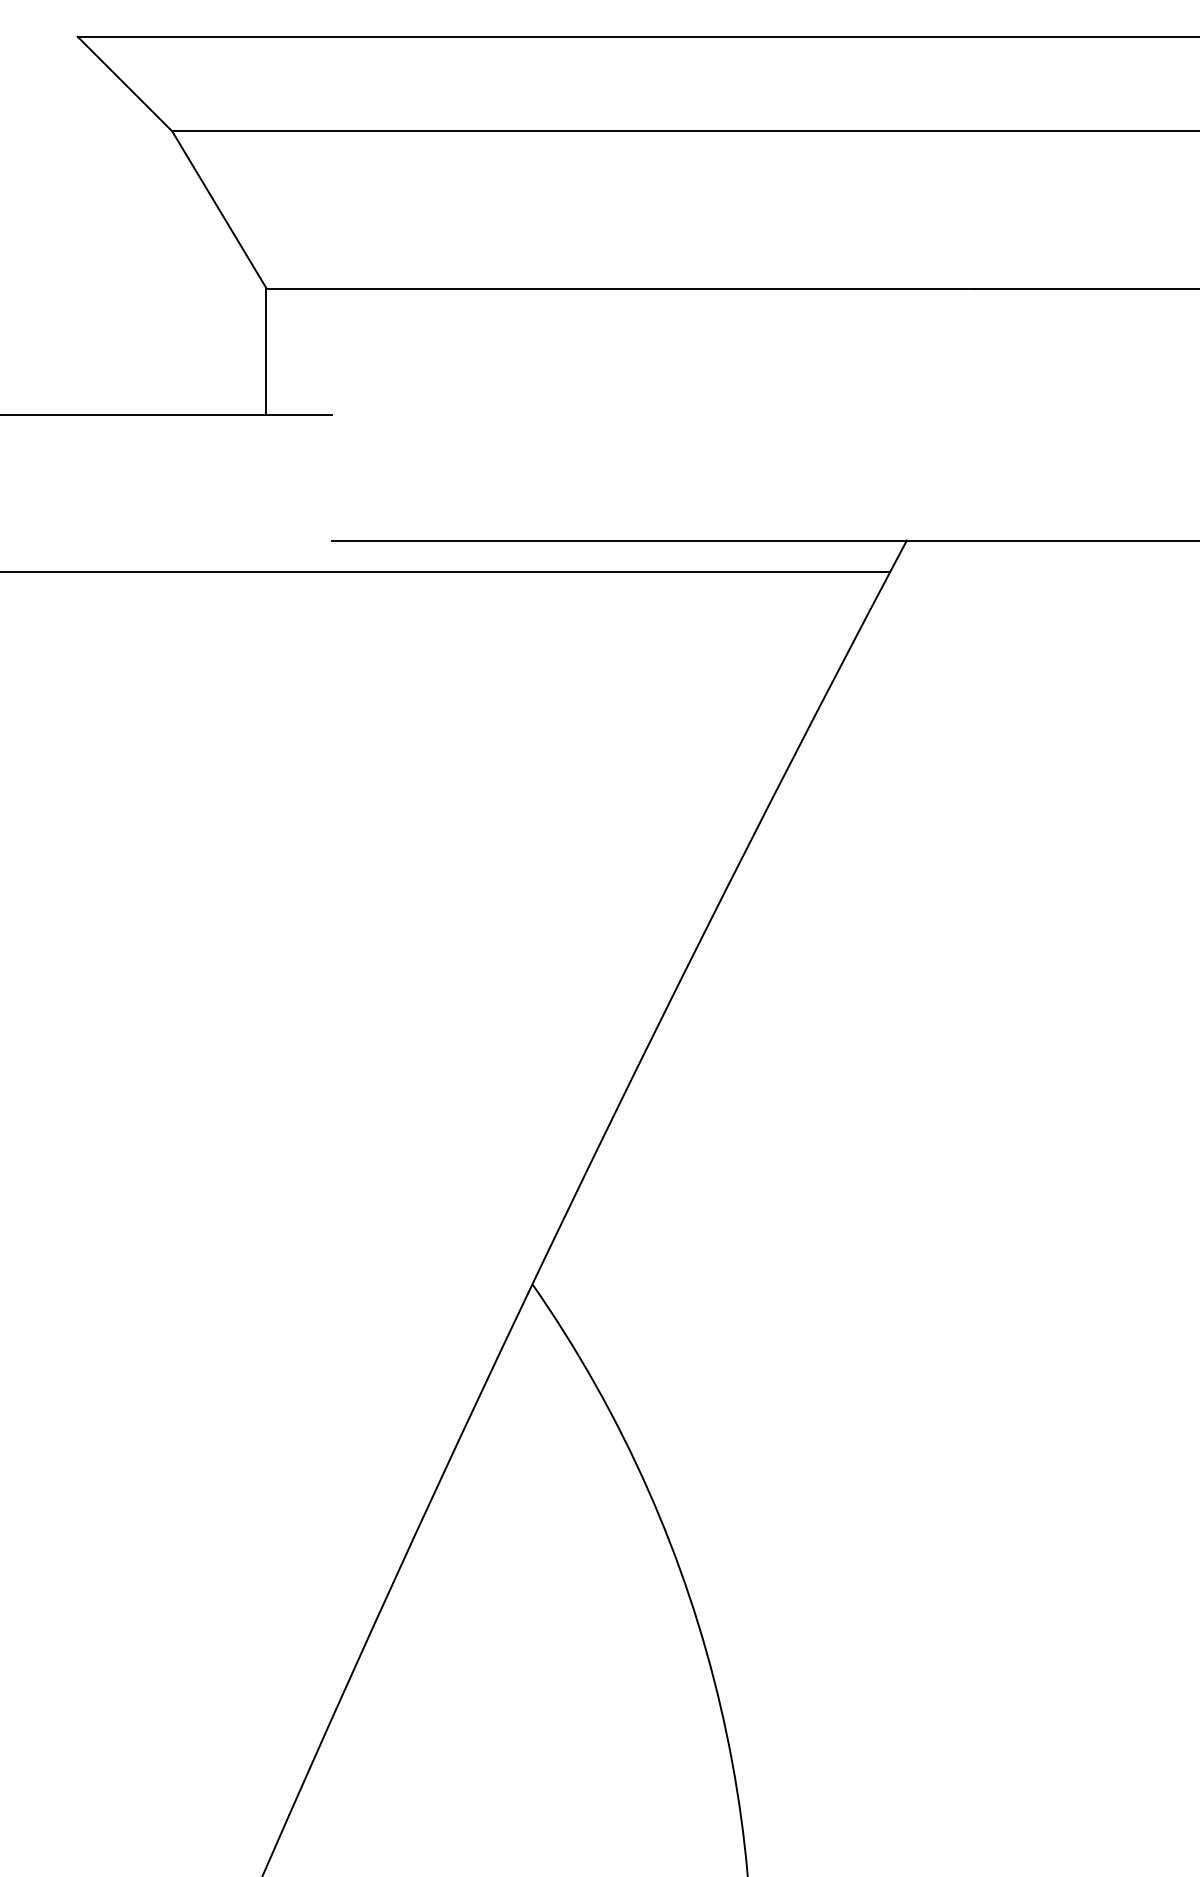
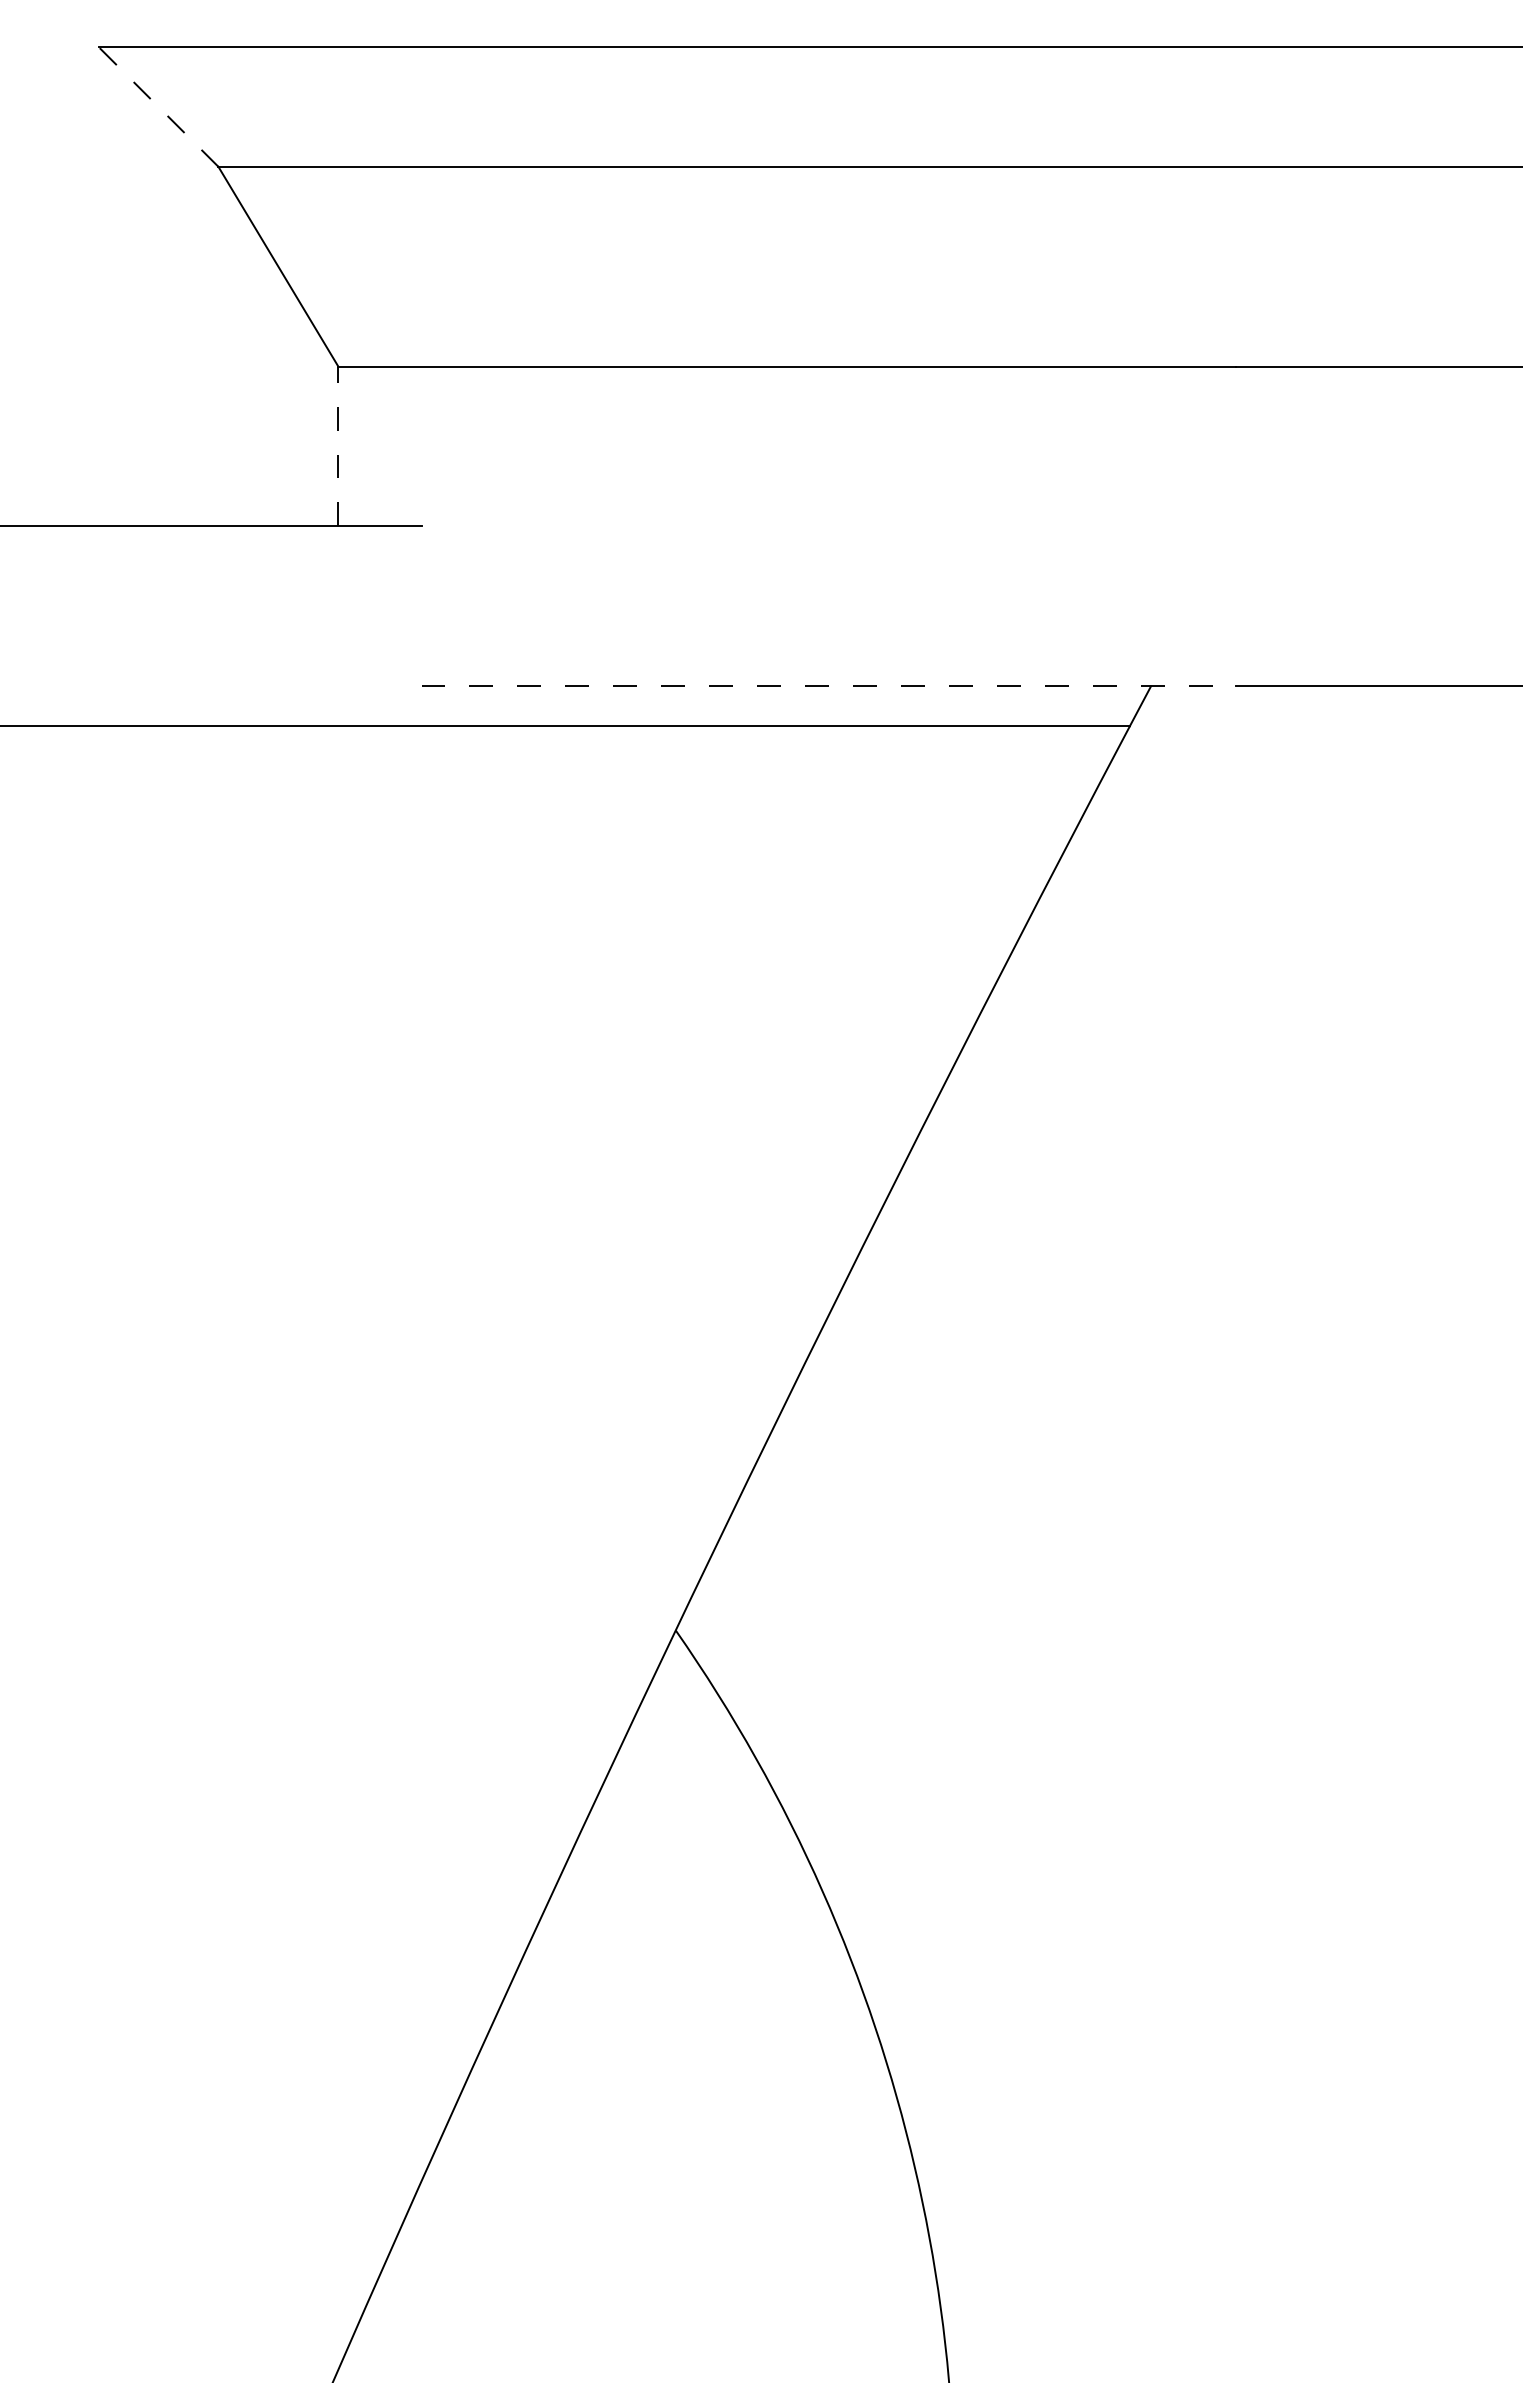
line: (124, 83) -> (158, 106), solid -> dashed
line: (266, 351) -> (338, 446), solid -> dashed
line: (653, 540) -> (829, 686), solid -> dashed

